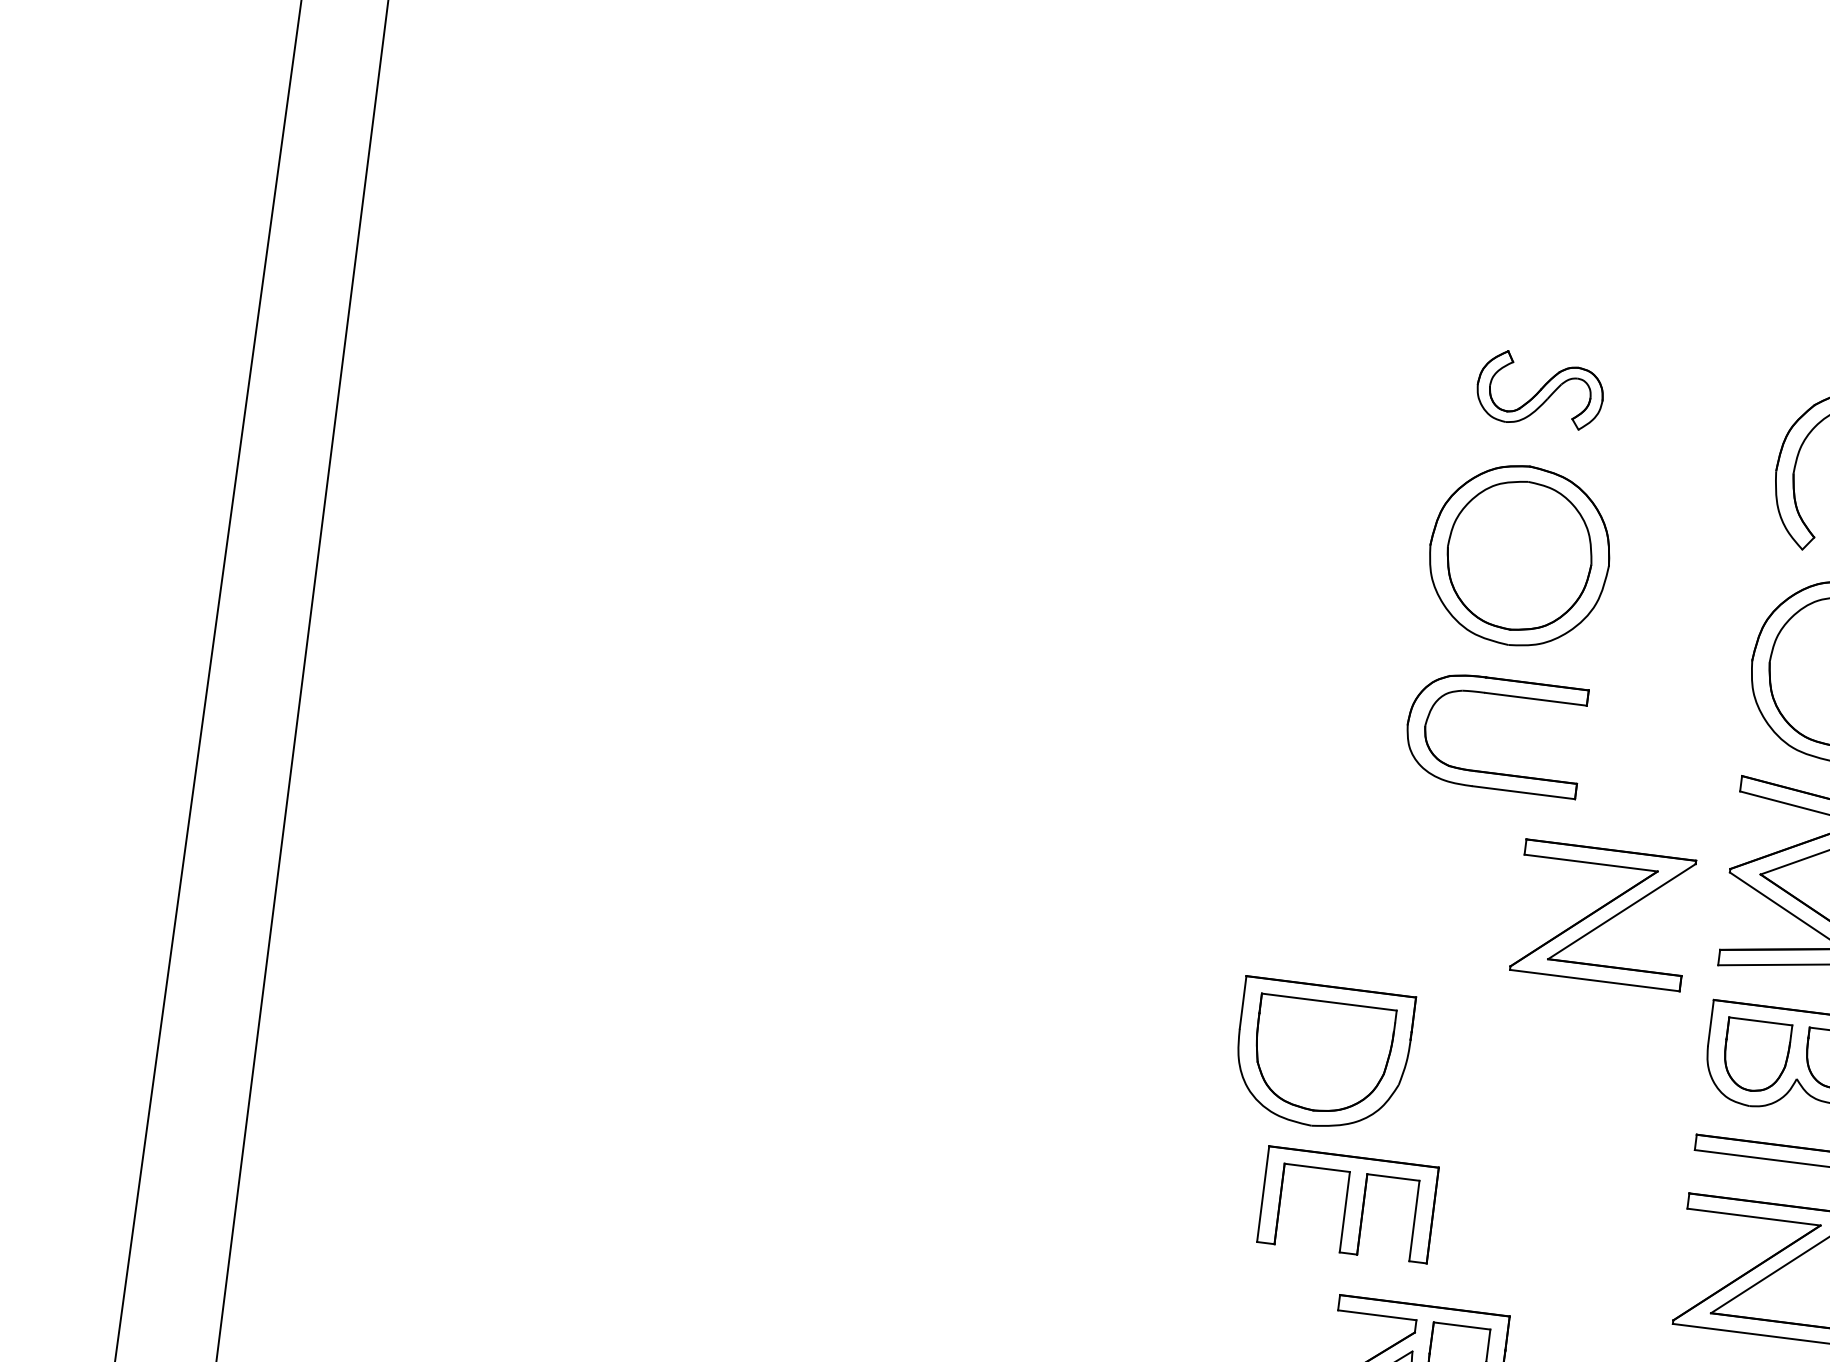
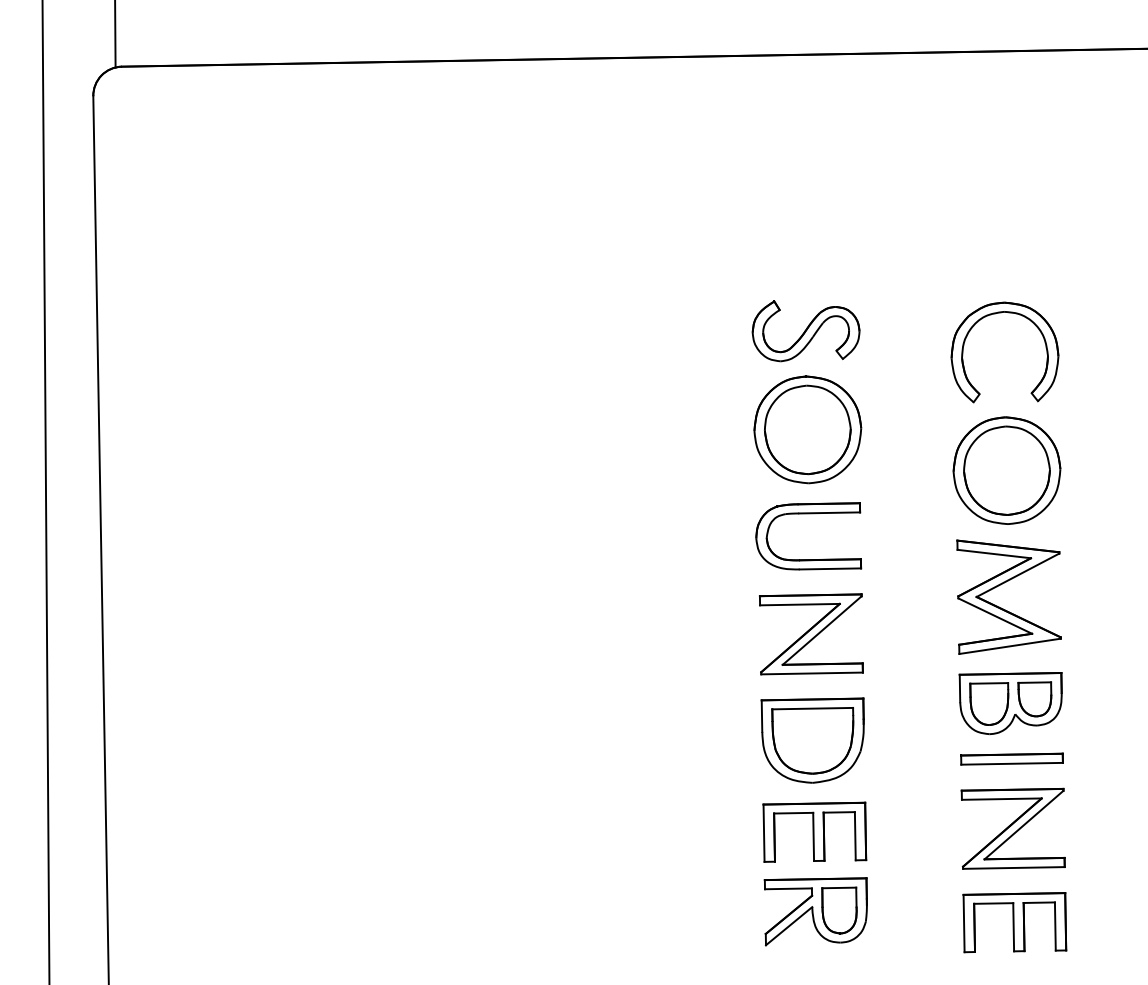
part: (1539, 391) -> (805, 331), size x1.43
part: (1603, 915) -> (811, 634), moved
part: (1321, 1055) -> (812, 740), moved
part: (1347, 1203) -> (814, 831), moved

